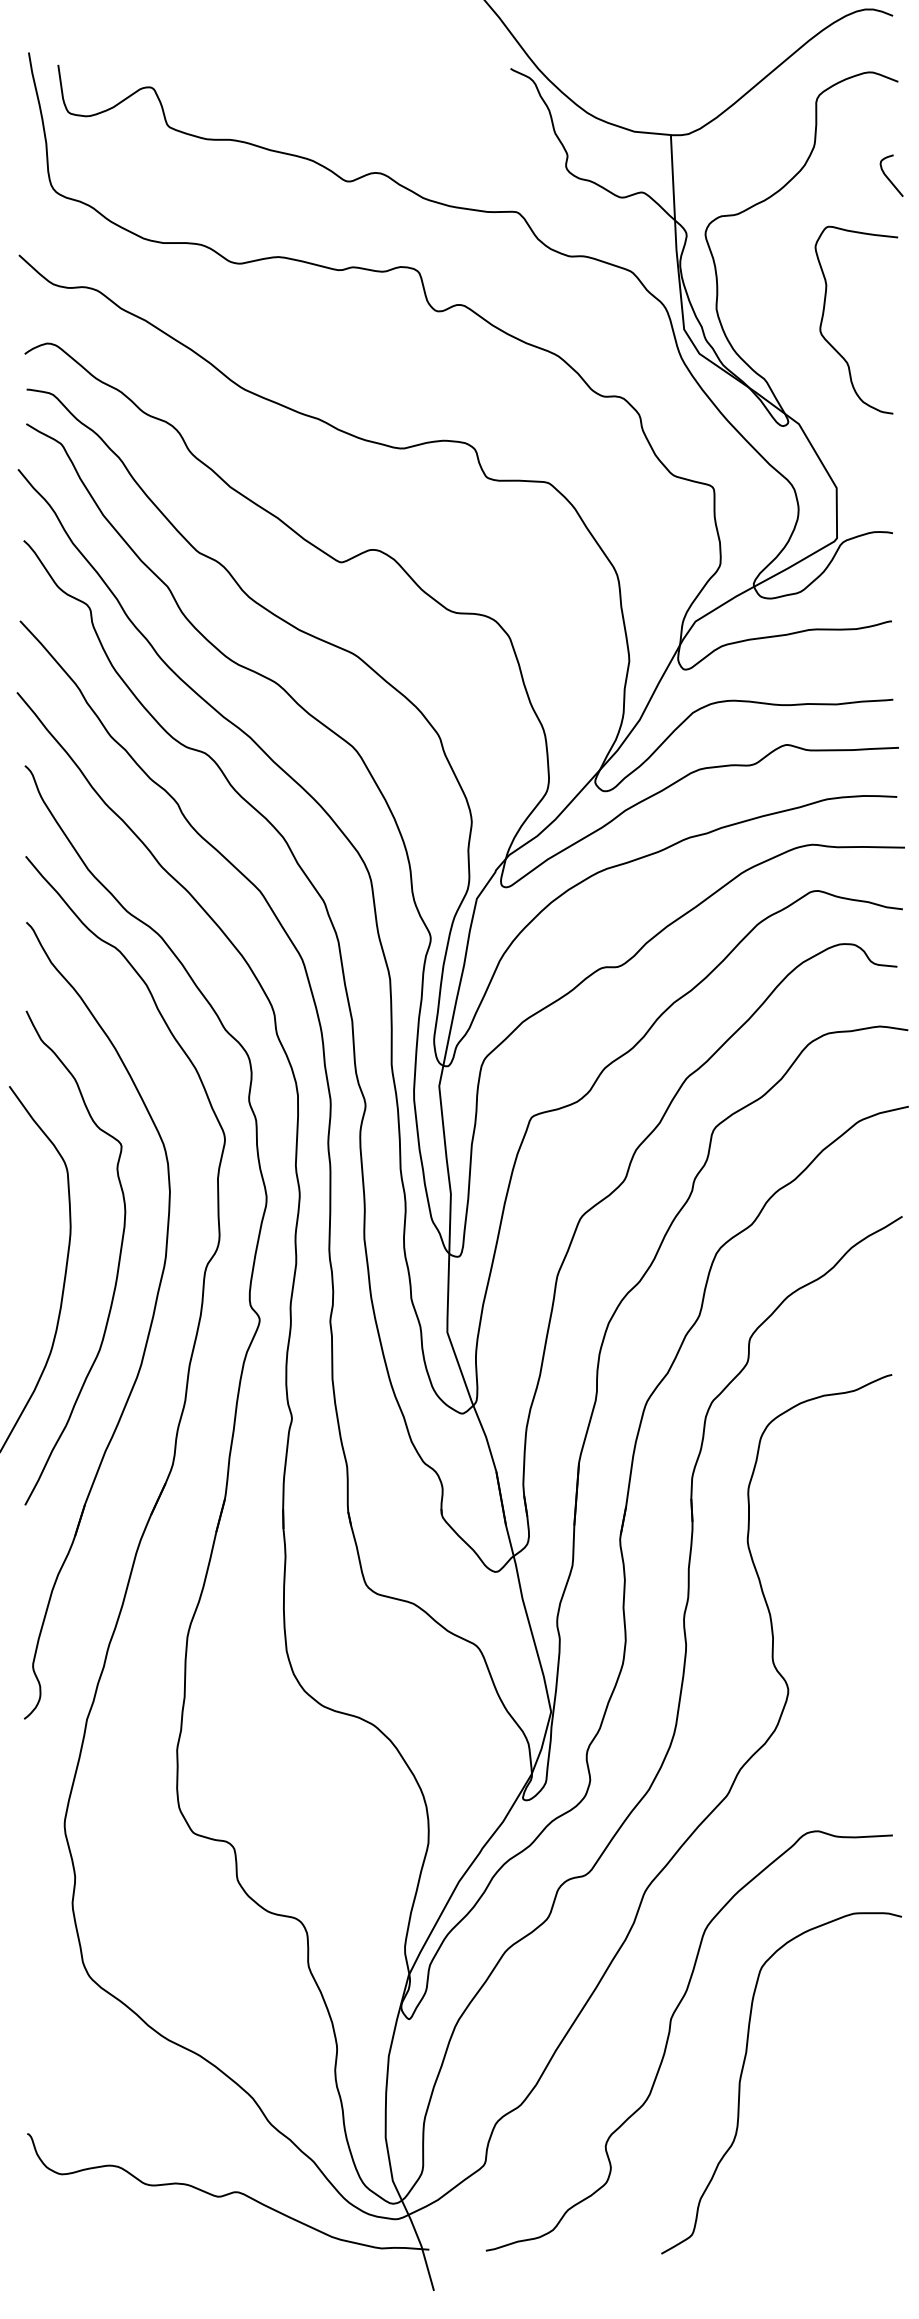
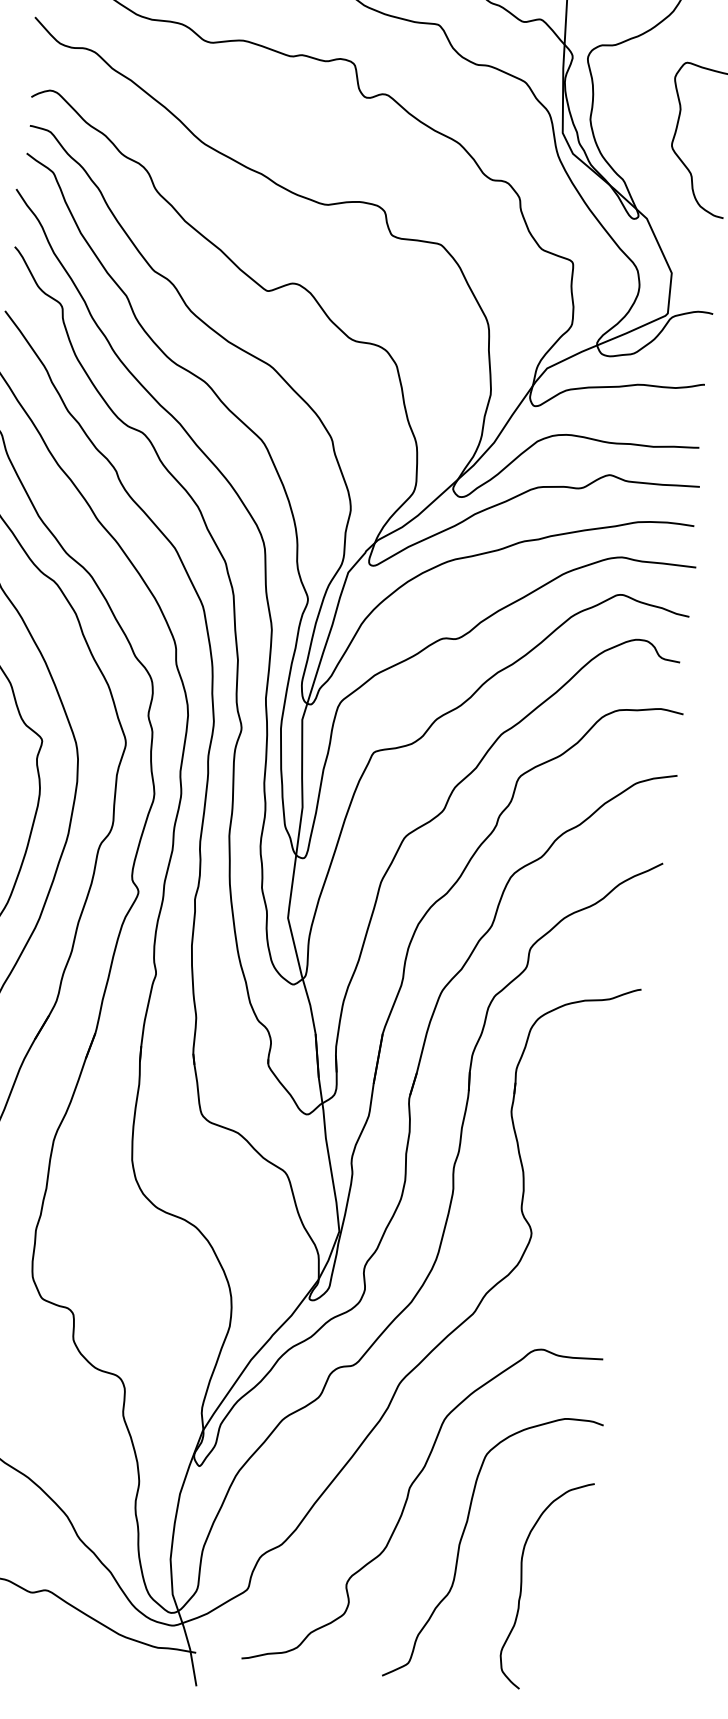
curve: (822, 2126) -> (522, 1587), added

